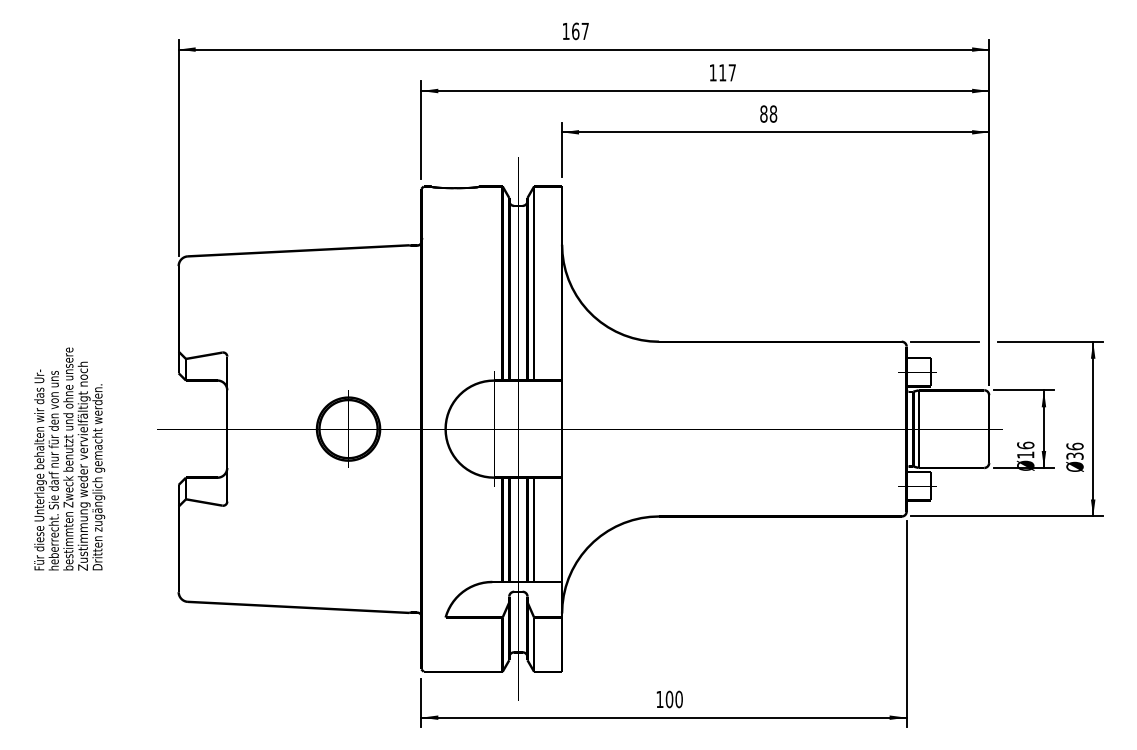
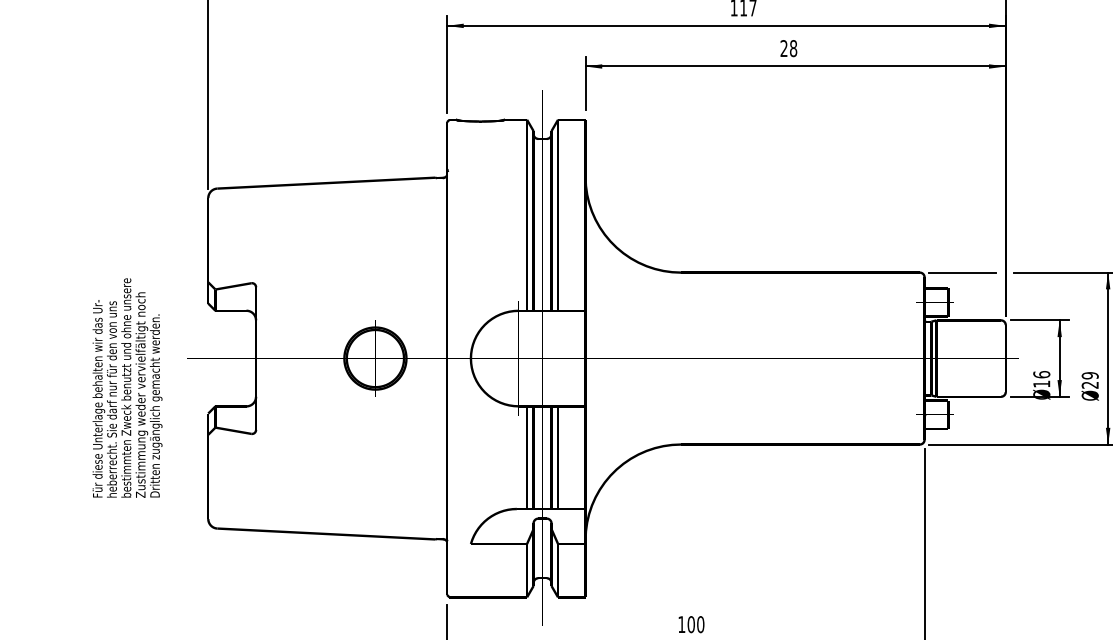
text: (763, 113) -> (783, 48), 88 -> 28
text: (1074, 450) -> (1089, 379), 36 -> 29
text: (69, 458) -> (127, 387), moved

